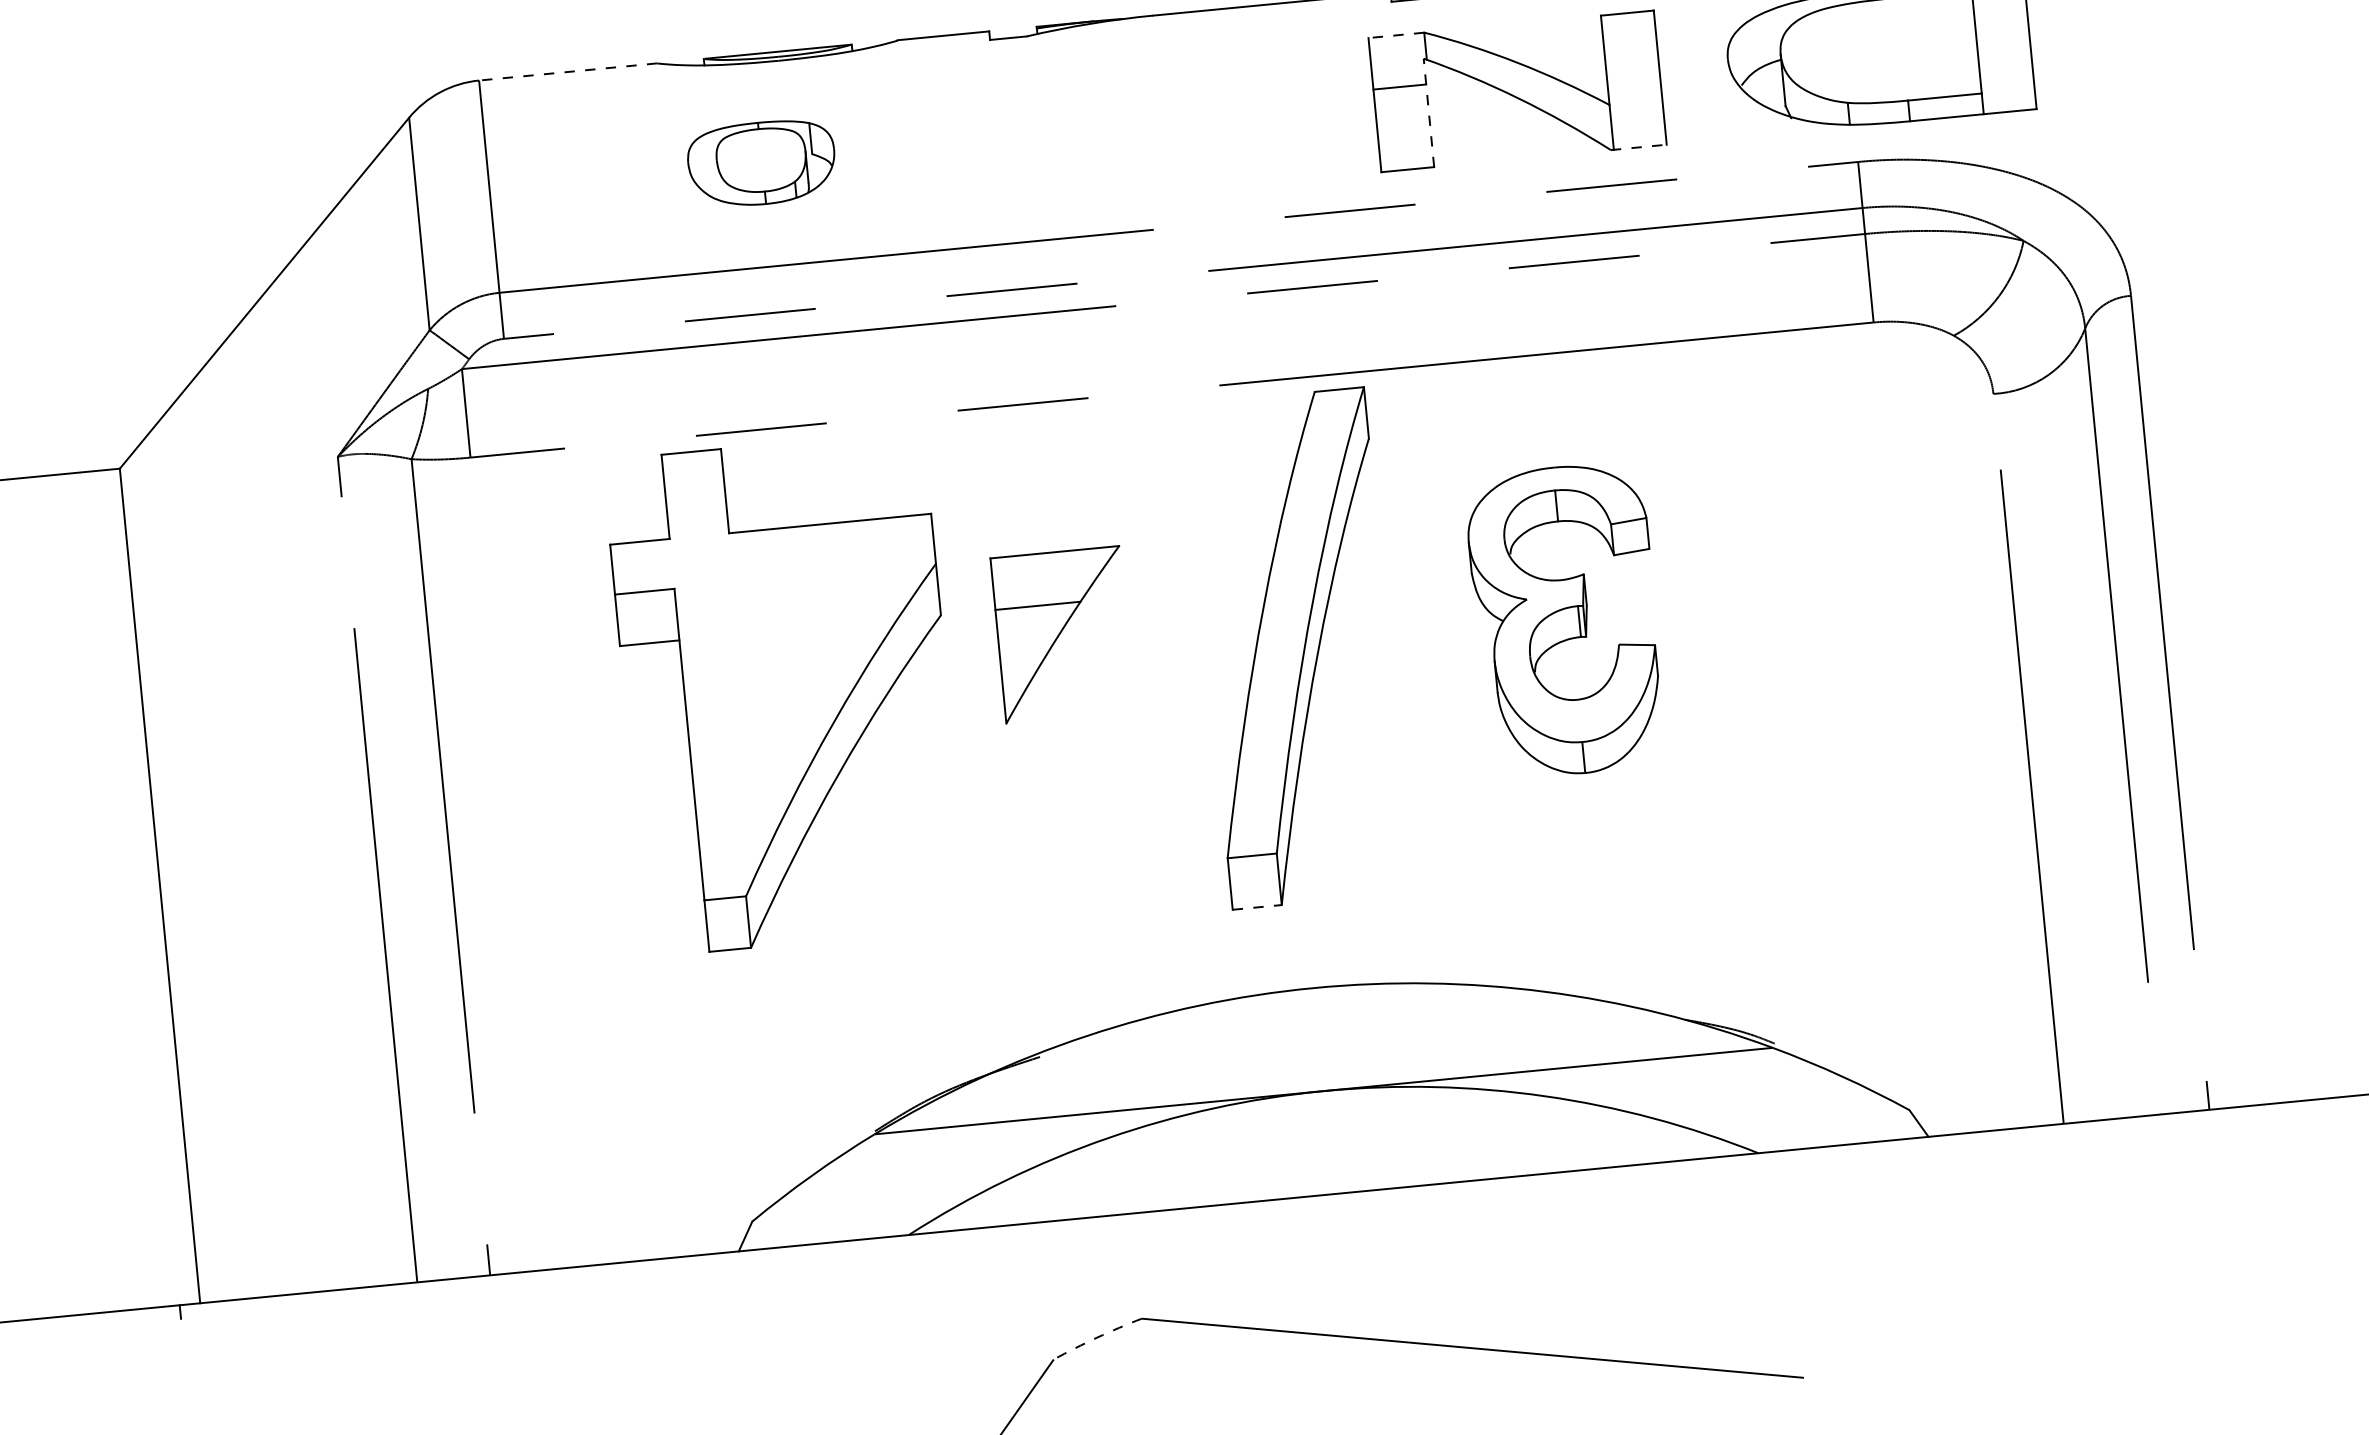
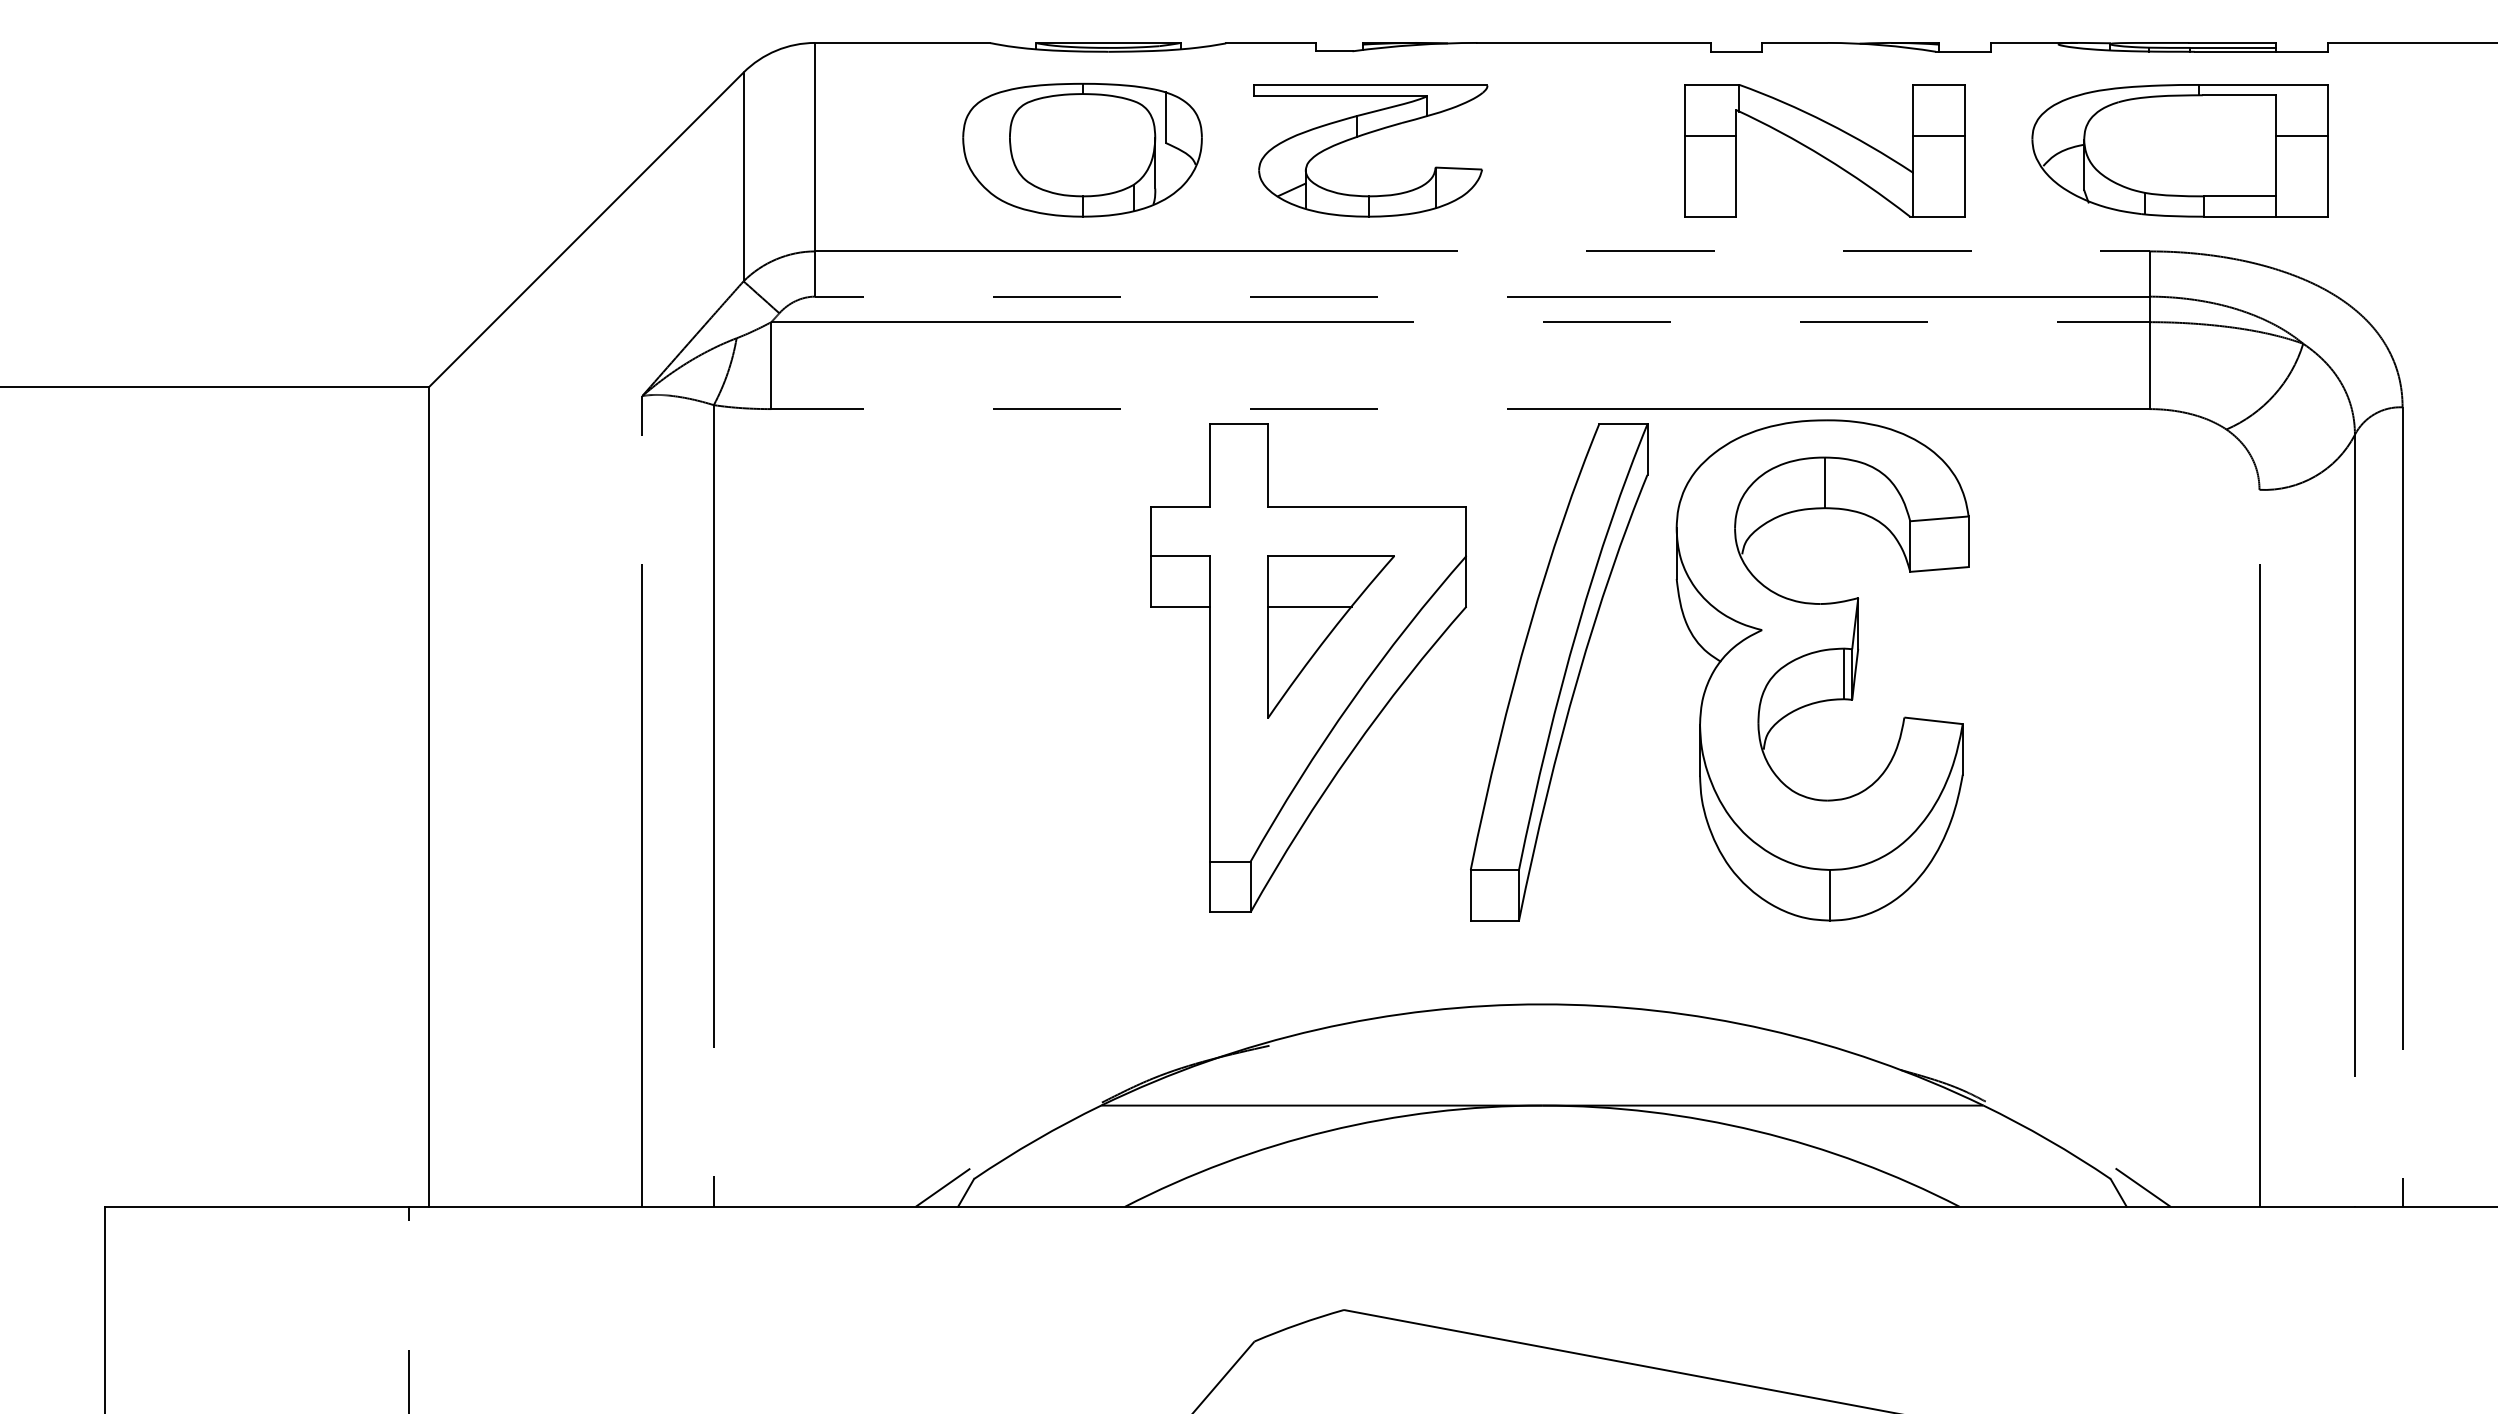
line: (2002, 28) -> (2302, 135), added
line: (1395, 34) -> (1711, 84), dashed -> solid
line: (1631, 64) -> (1938, 135), added
line: (568, 71) -> (902, 42), dashed -> solid
line: (1428, 111) -> (1736, 162), dashed -> solid
part: (1047, 120) -> (1364, 135), added
line: (1638, 147) -> (1937, 216), dashed -> solid
part: (761, 162) -> (1082, 149), size x1.67
part: (1566, 620) -> (1822, 670), size x1.67
part: (786, 692) -> (1308, 667), moved
line: (1257, 907) -> (1495, 920), dashed -> solid
line: (1942, 1115) -> (2142, 1187), added
line: (720, 1233) -> (942, 1187), added
arc: (1096, 1337) -> (1298, 1324), dashed -> solid

